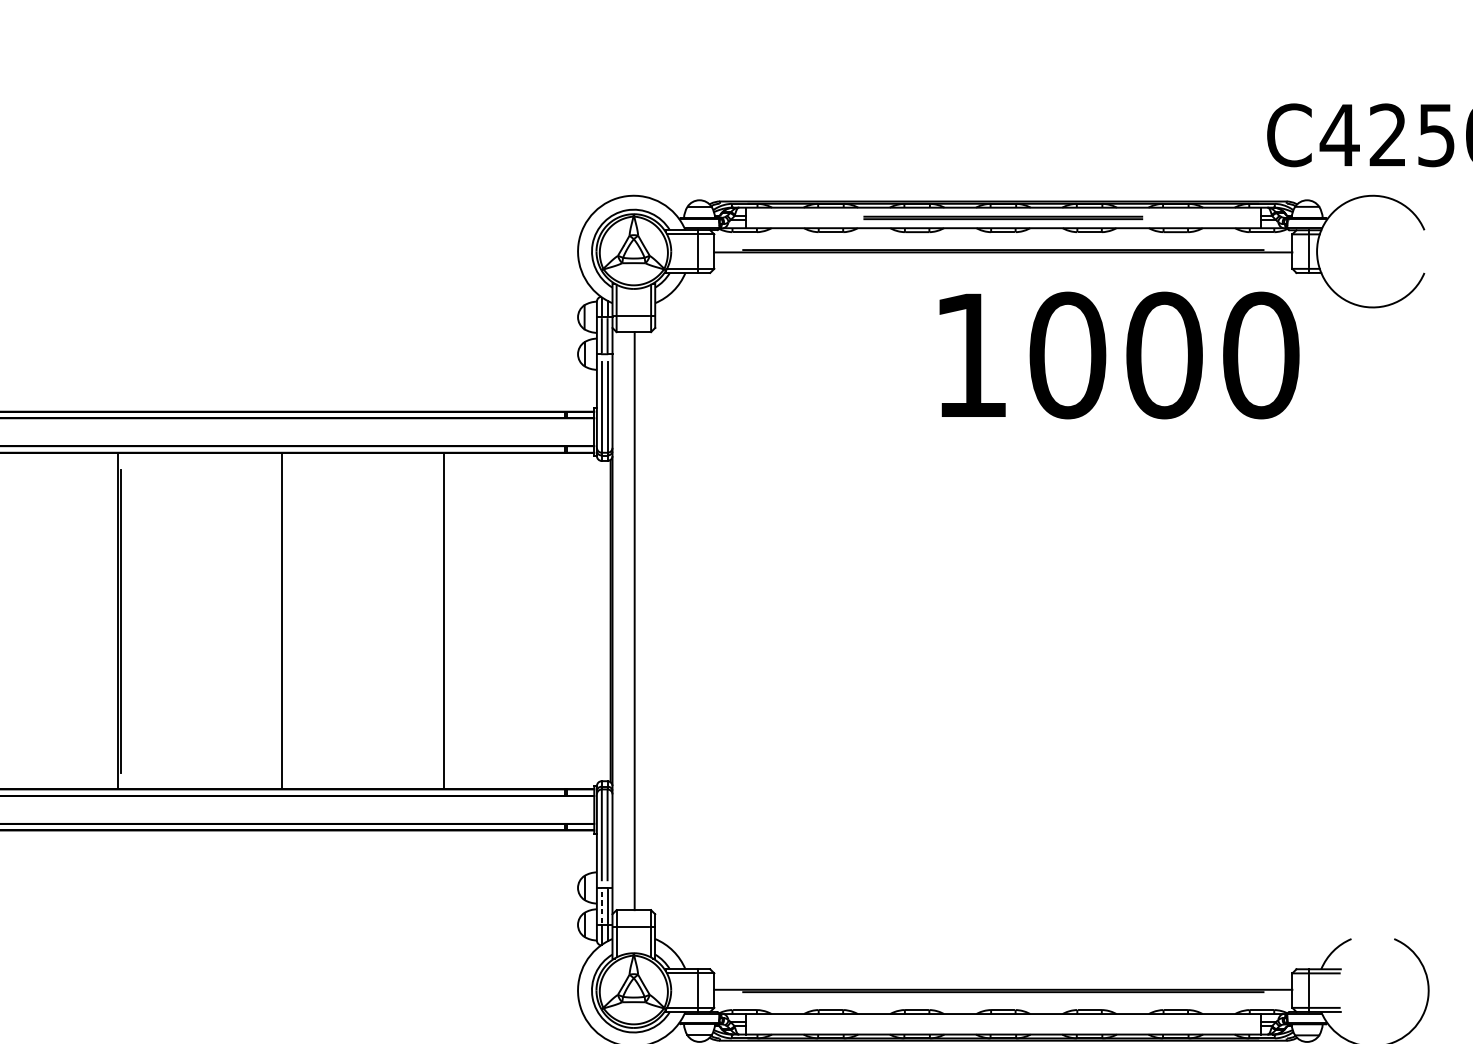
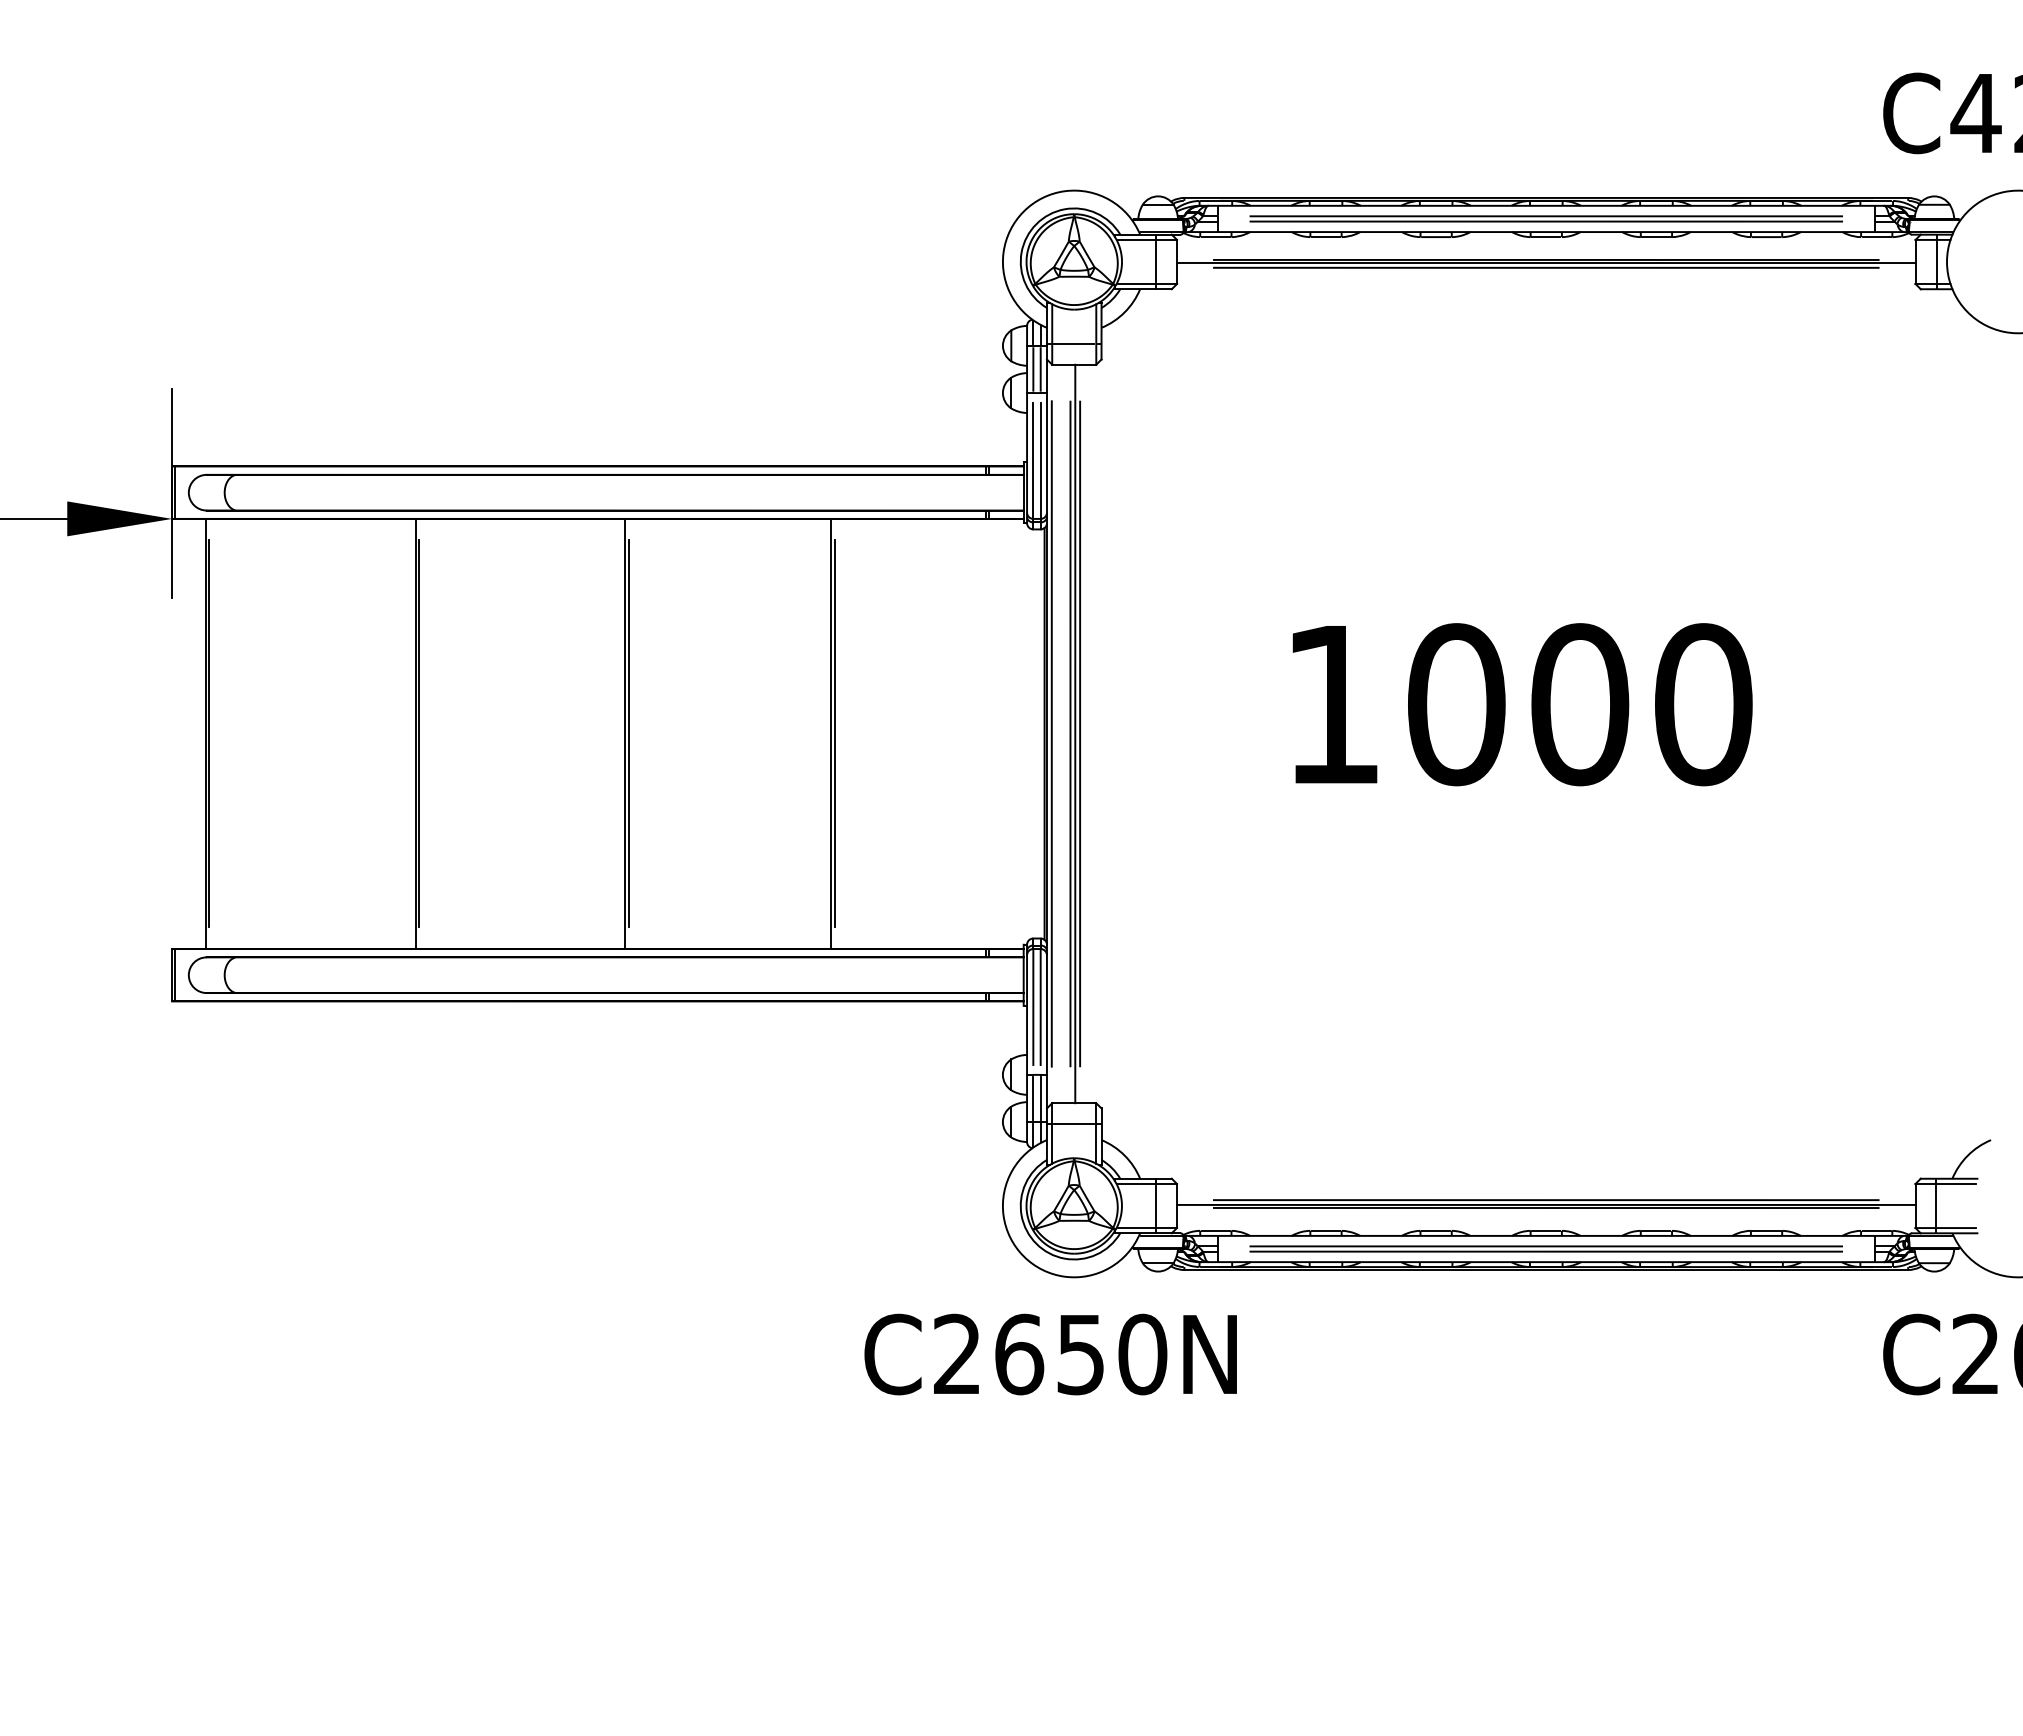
part: (1002, 217) -> (1545, 218), size x1.67
line: (1002, 255) -> (1545, 267), added
text: (1119, 355) -> (1522, 704), moved
line: (284, 620) -> (628, 733), added
line: (446, 620) -> (834, 733), added
line: (616, 620) -> (1051, 733), added
line: (630, 620) -> (1070, 733), added
line: (638, 620) -> (1080, 733), added
line: (601, 905) -> (1033, 1097), dashed -> solid
line: (1002, 986) -> (1545, 1200), added
part: (1002, 1023) -> (1545, 1248), added

